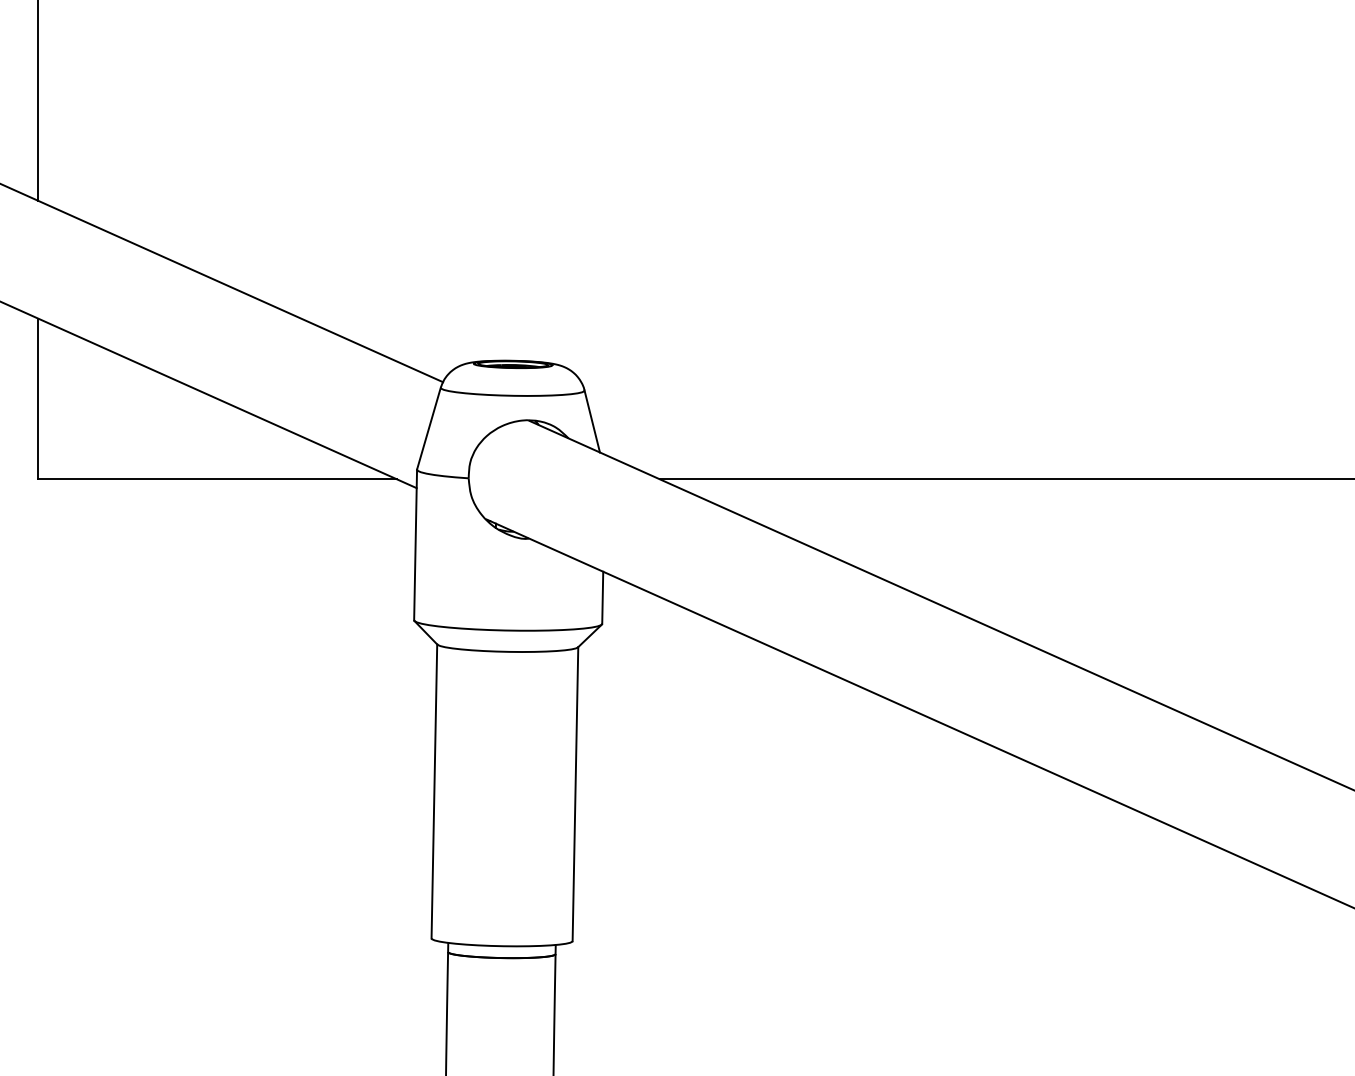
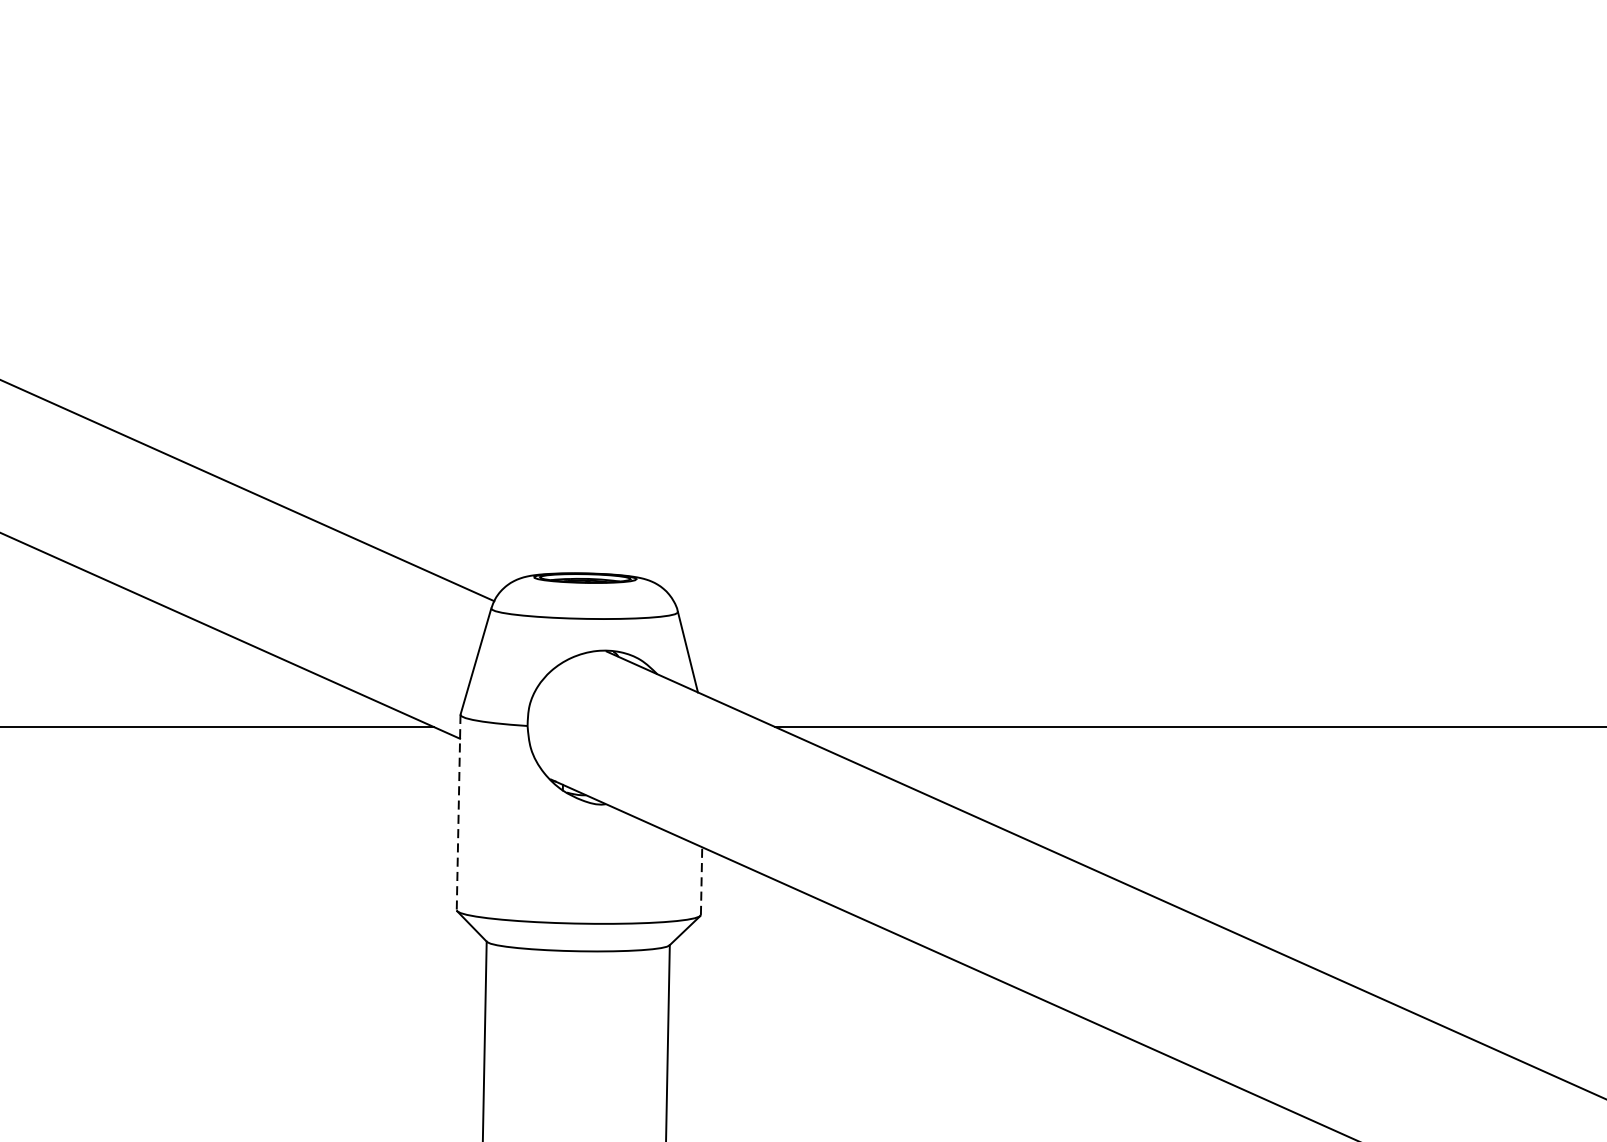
line: (415, 545) -> (458, 813), solid -> dashed
line: (602, 597) -> (701, 880), solid -> dashed

